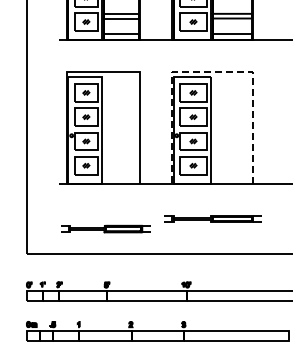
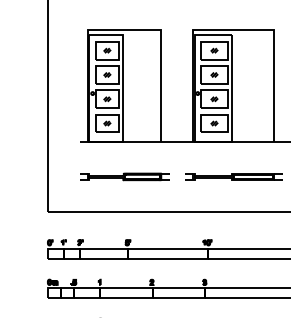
line: (212, 72) -> (233, 30), dashed -> solid
part: (105, 228) -> (124, 176), moved

